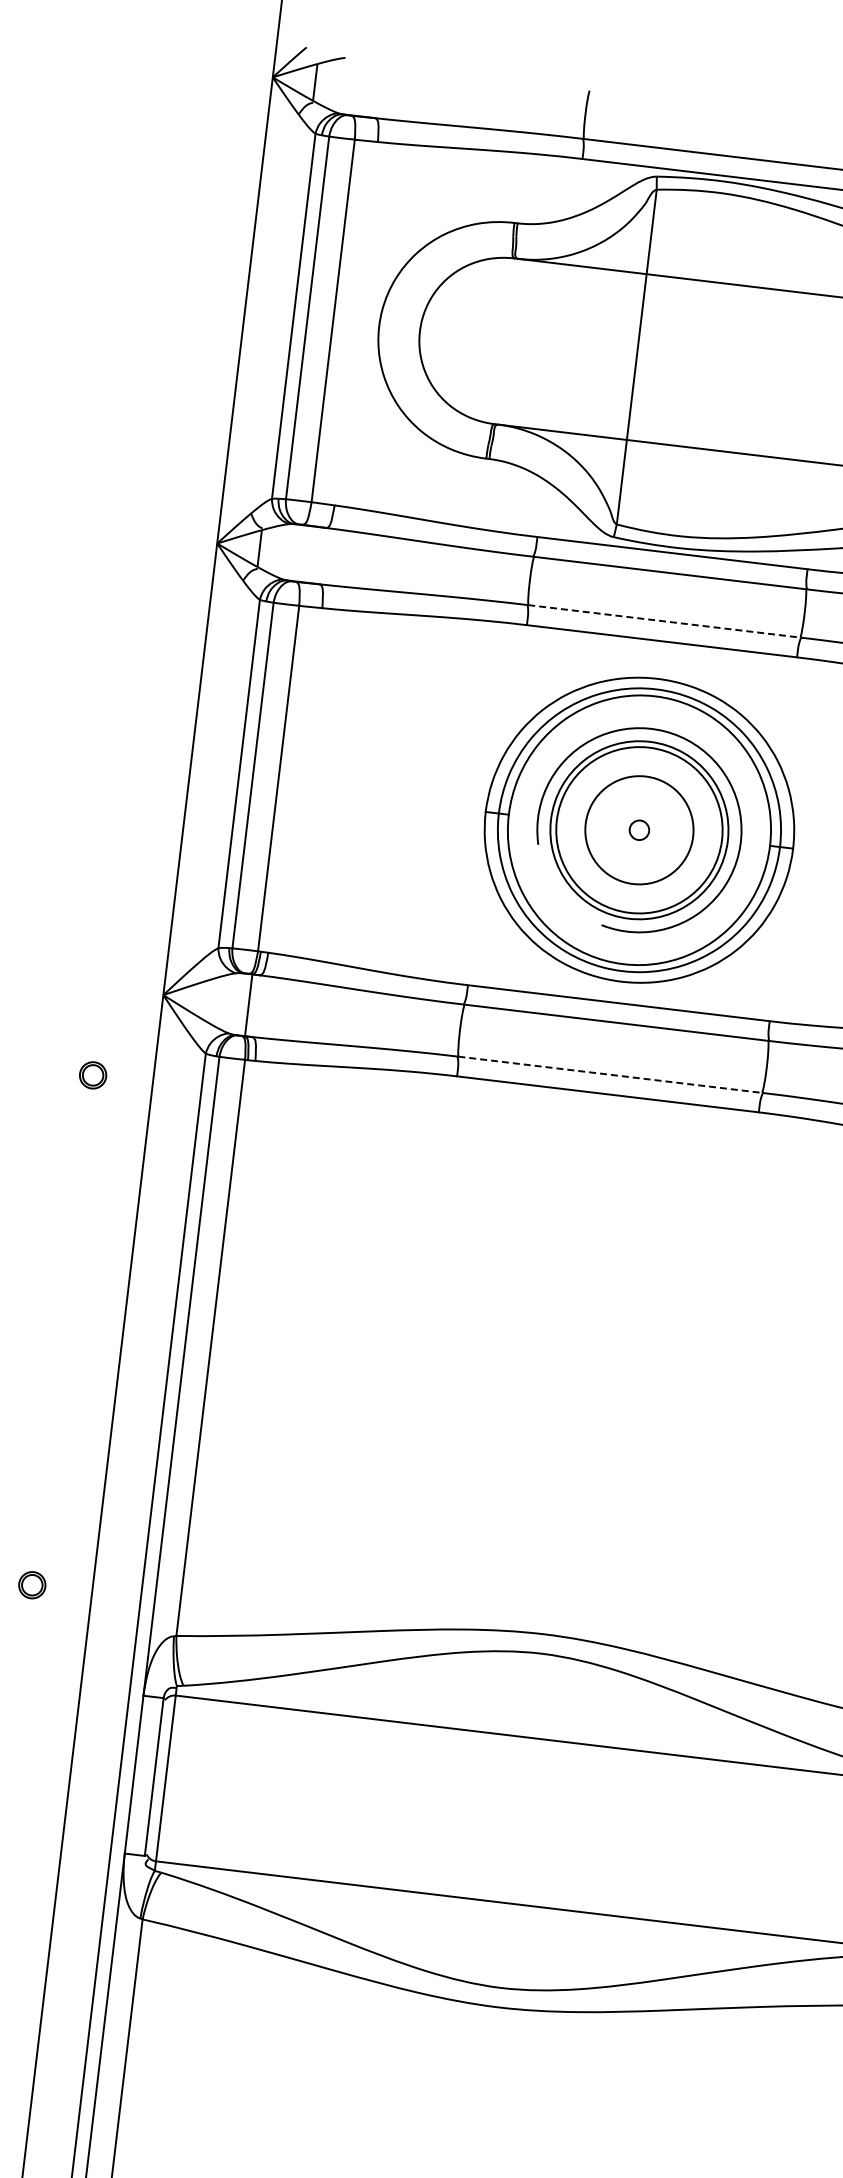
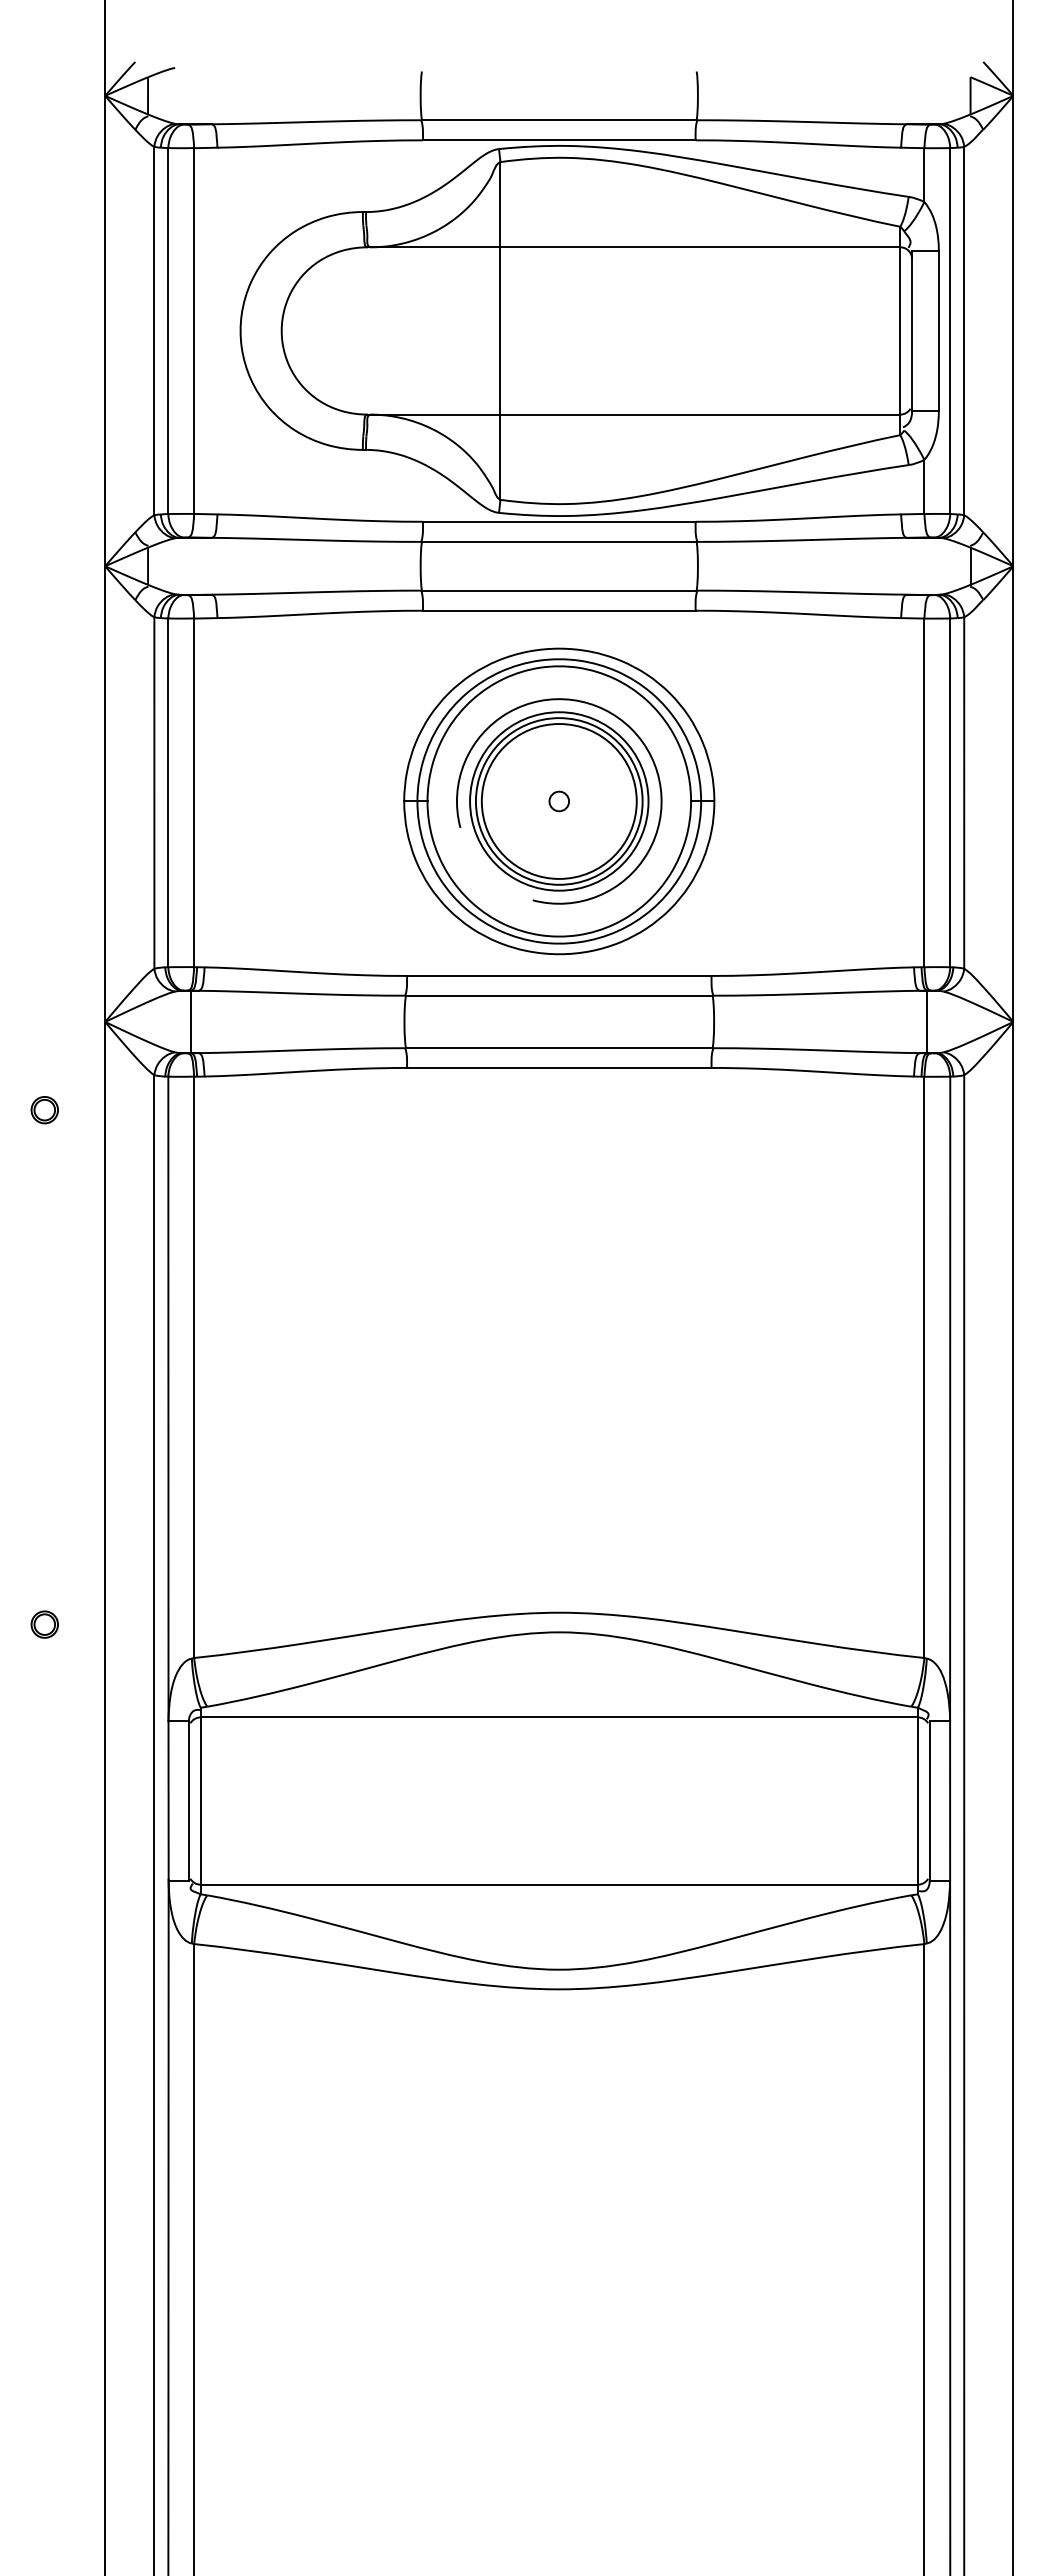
line: (664, 621) -> (559, 590), dashed -> solid
circle: (638, 830) -> (558, 801), size x1.43
line: (610, 1075) -> (559, 1048), dashed -> solid

